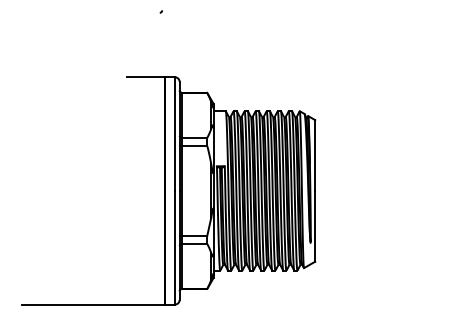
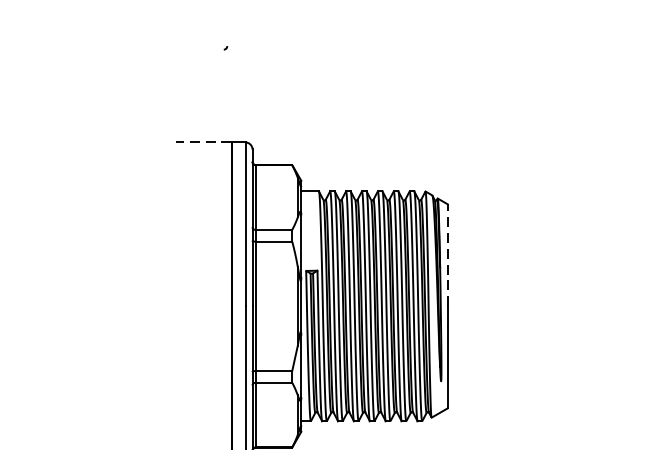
line: (145, 77) -> (203, 142), solid -> dashed
line: (315, 155) -> (448, 255), solid -> dashed

